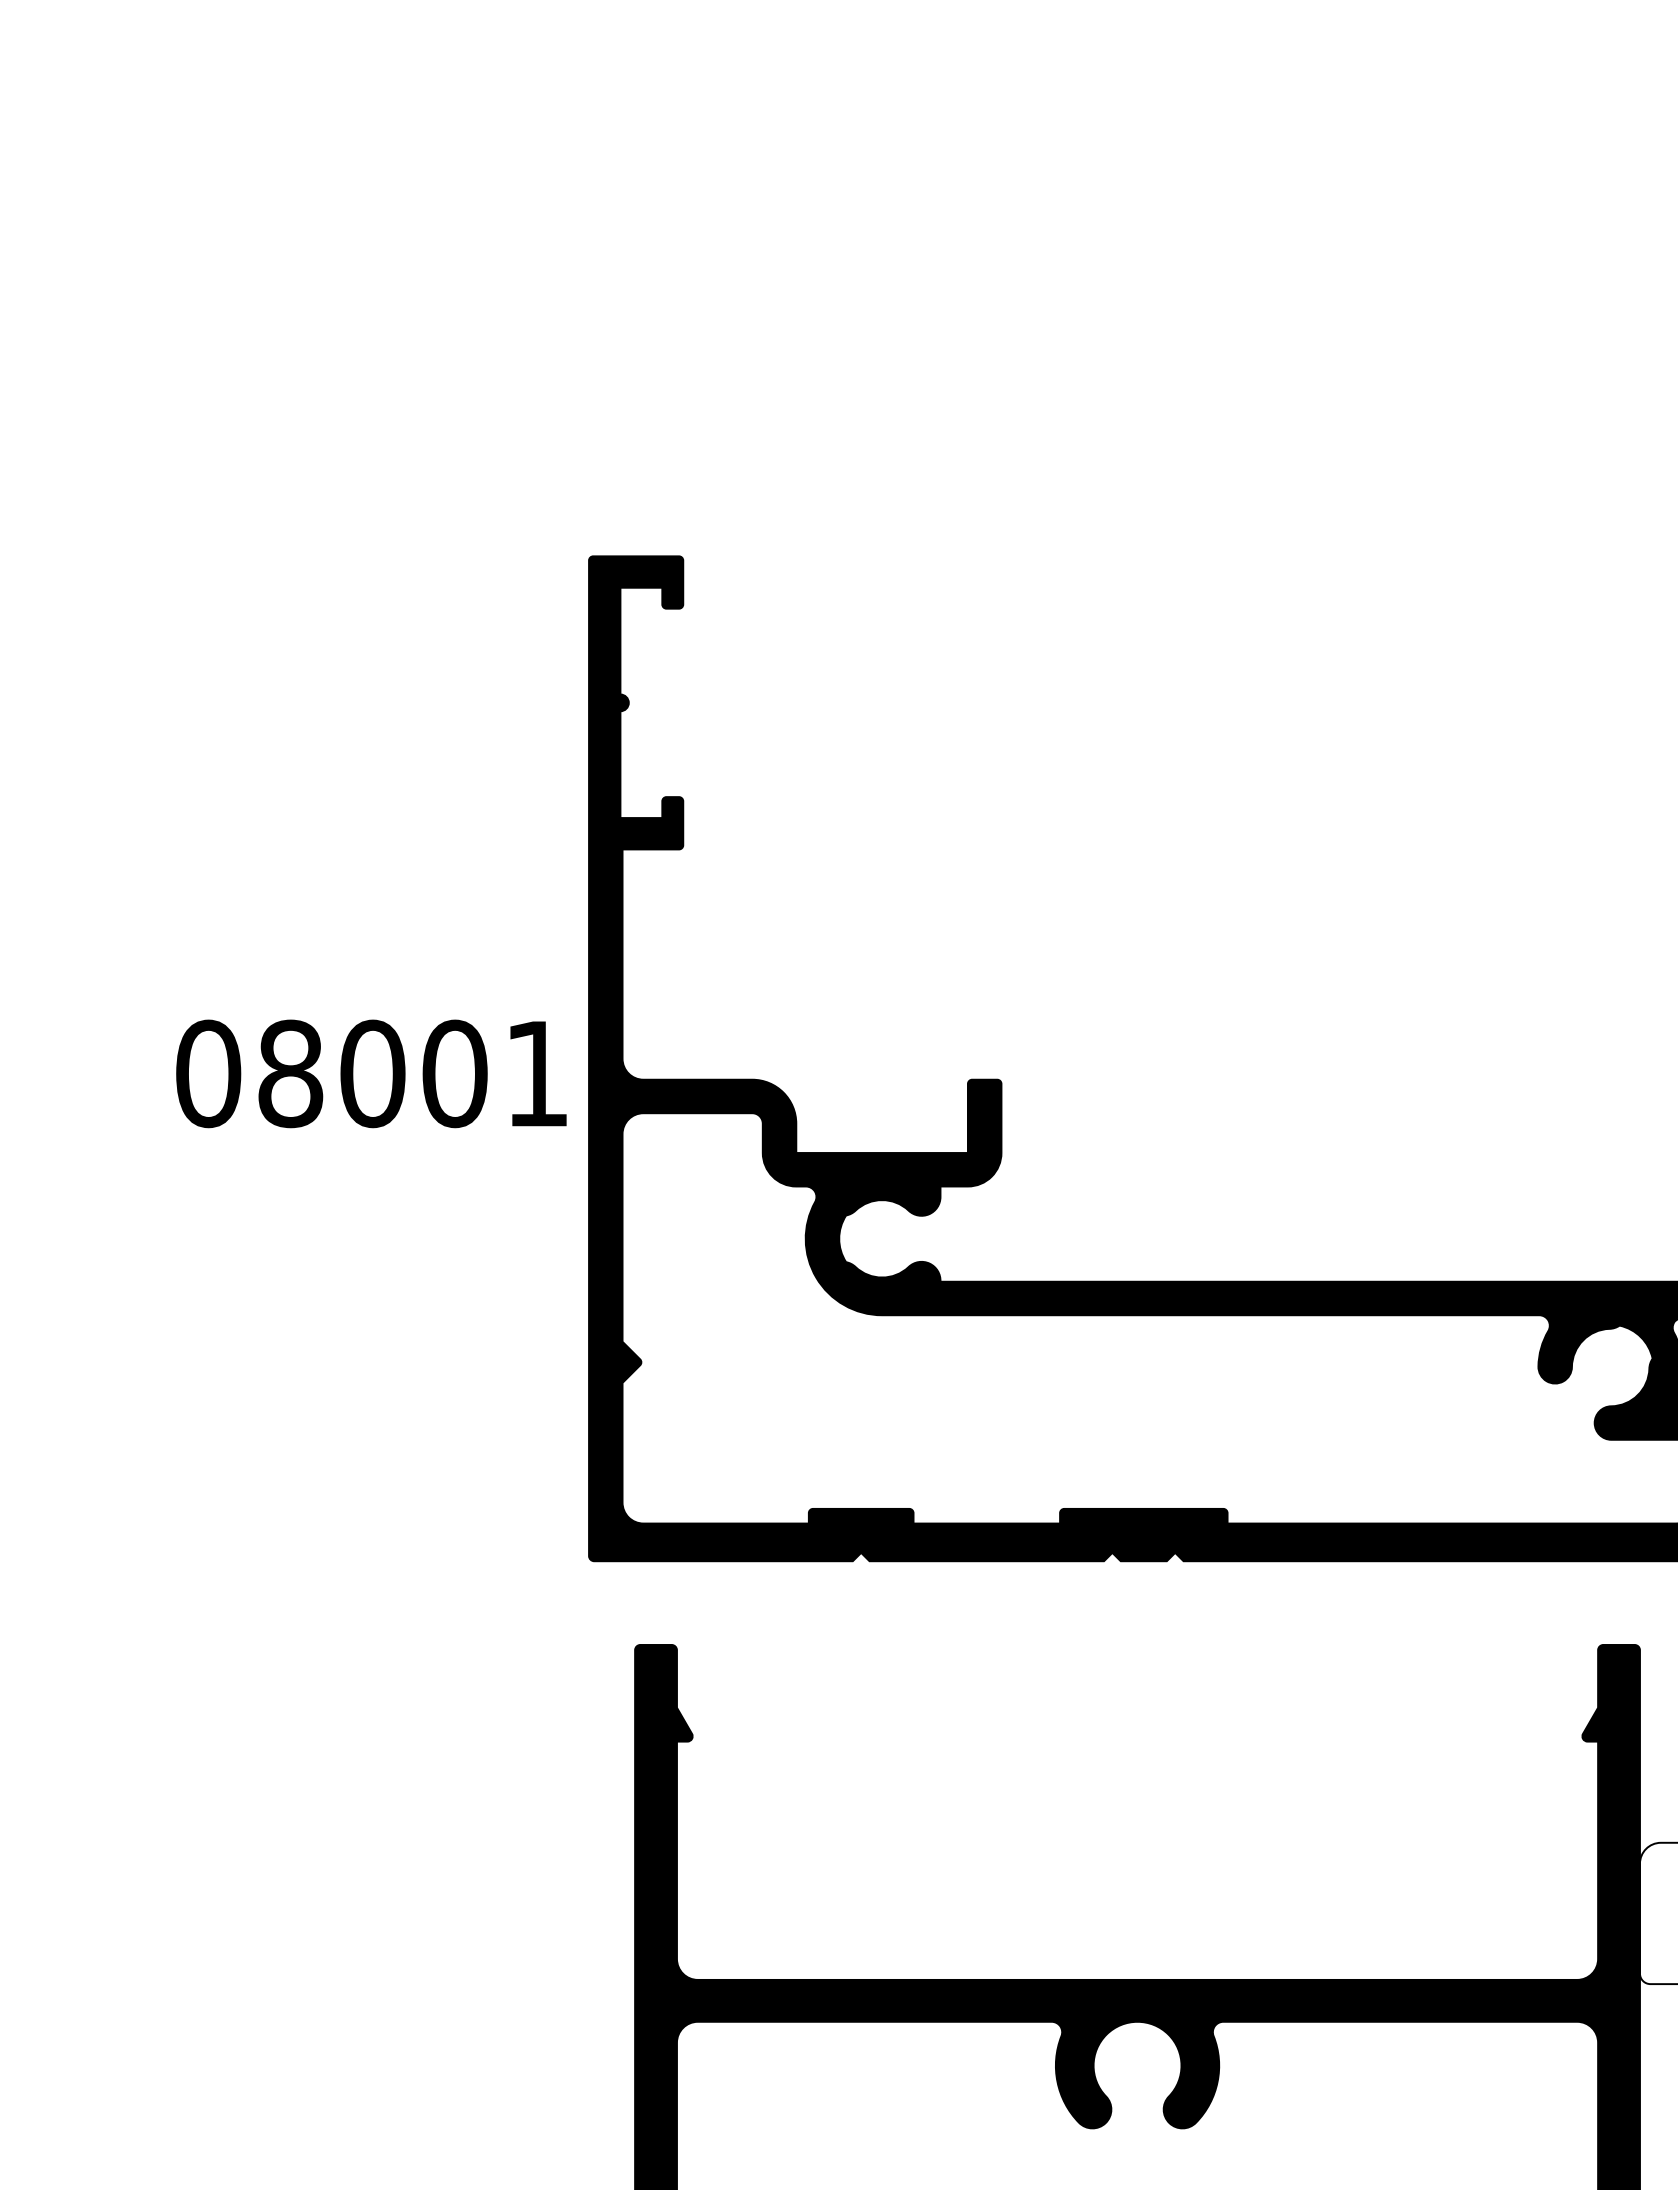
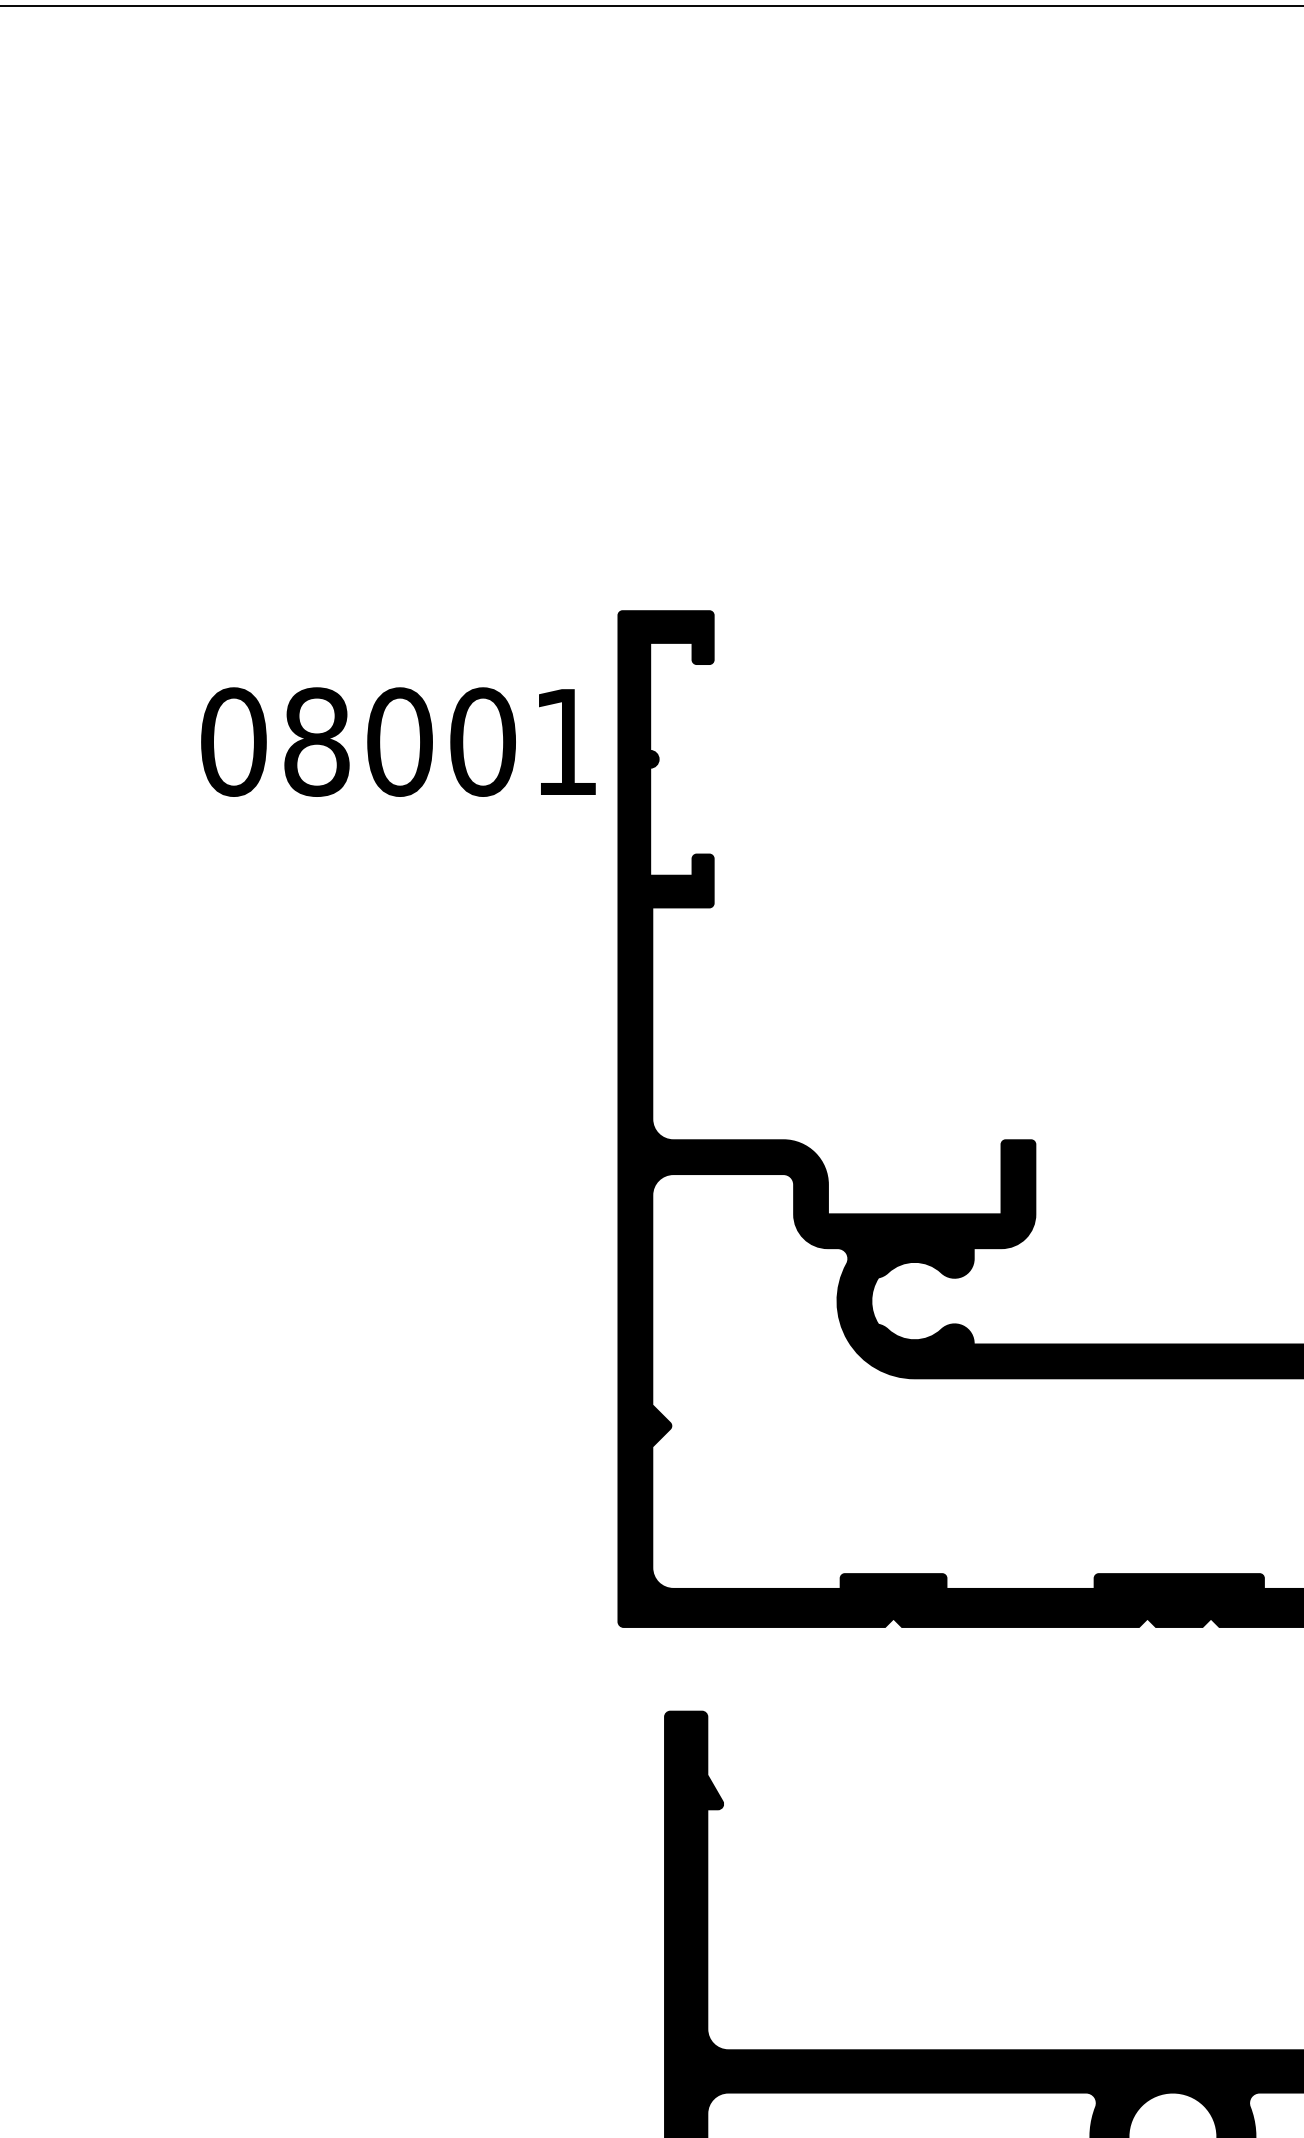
text: (371, 1073) -> (398, 741), moved

